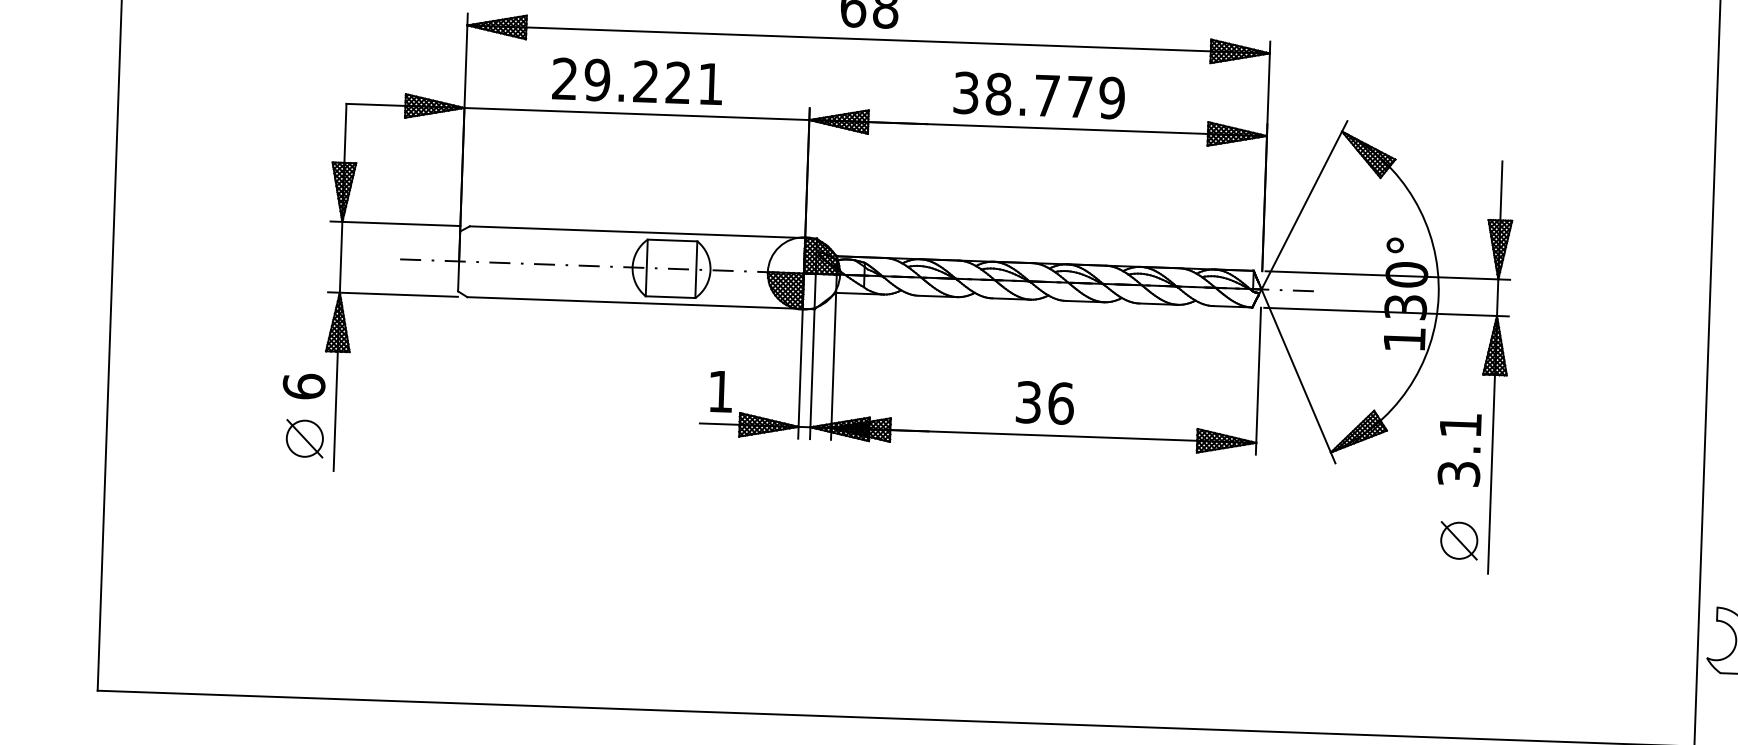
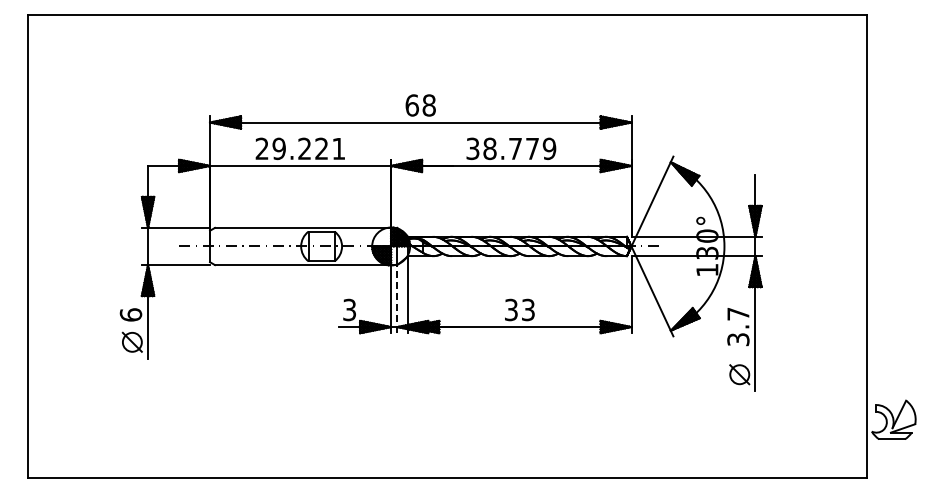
line: (812, 372) -> (397, 298), solid -> dashed
text: (720, 390) -> (349, 309), 1 -> 3
text: (1061, 402) -> (528, 309), 36 -> 33
text: (1460, 426) -> (738, 314), 3.1 -> 3.7

